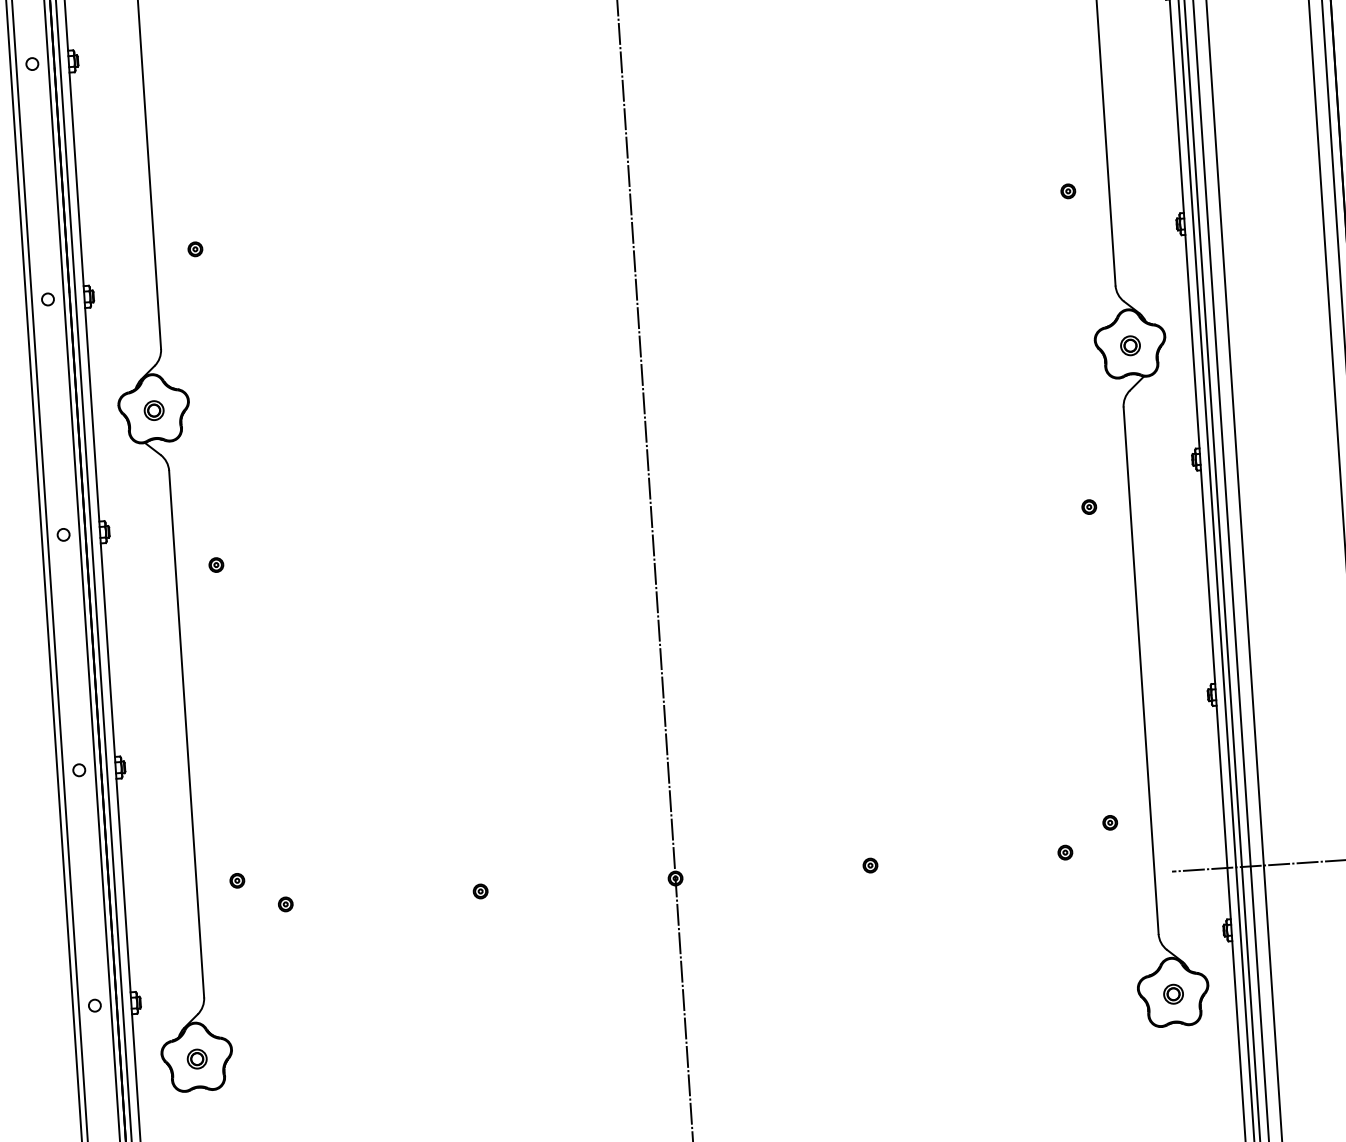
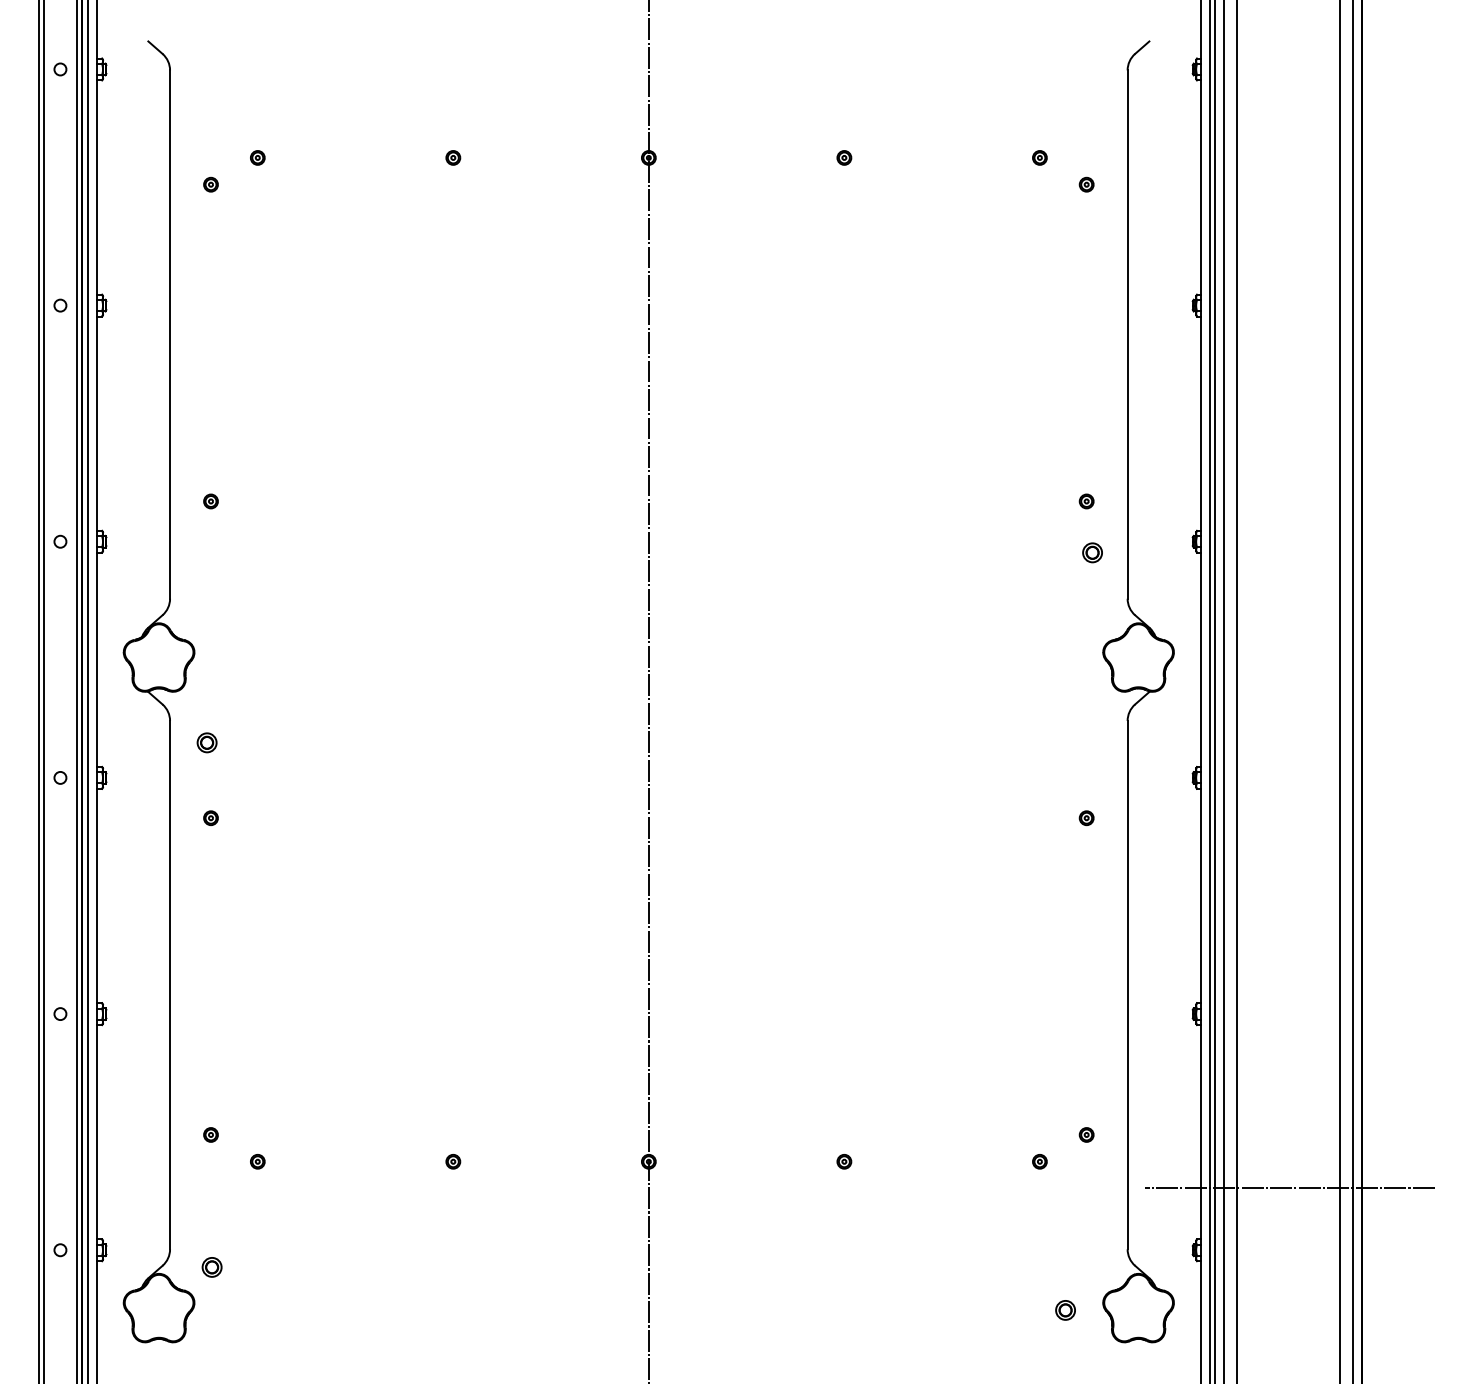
part: (1130, 345) -> (1092, 552), moved
part: (153, 410) -> (206, 742), moved
part: (1173, 994) -> (1065, 1310), moved
part: (196, 1059) -> (211, 1267), moved

